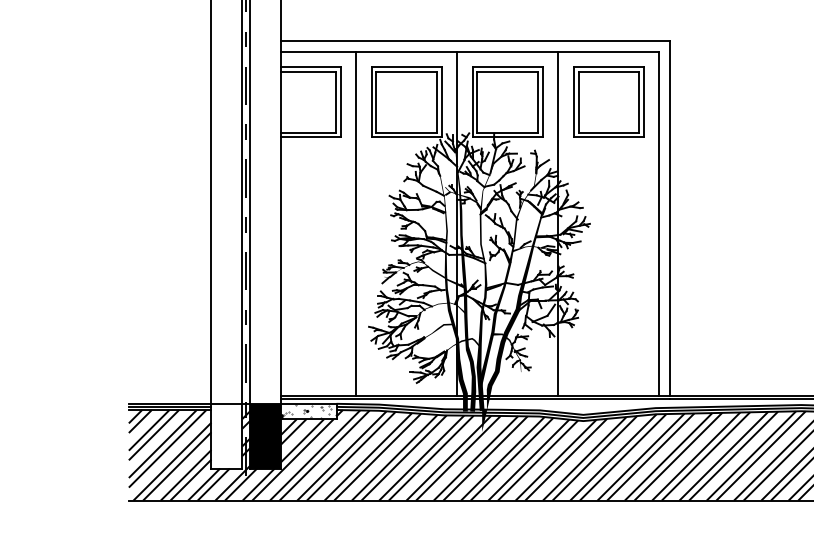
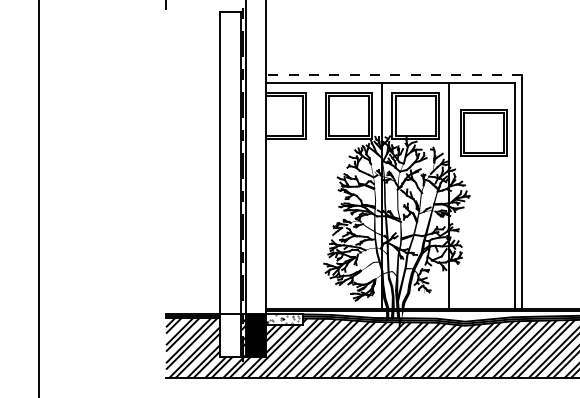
line: (474, 40) -> (393, 75), solid -> dashed
part: (607, 101) -> (483, 132), moved
line: (355, 223) -> (315, 195), removed

